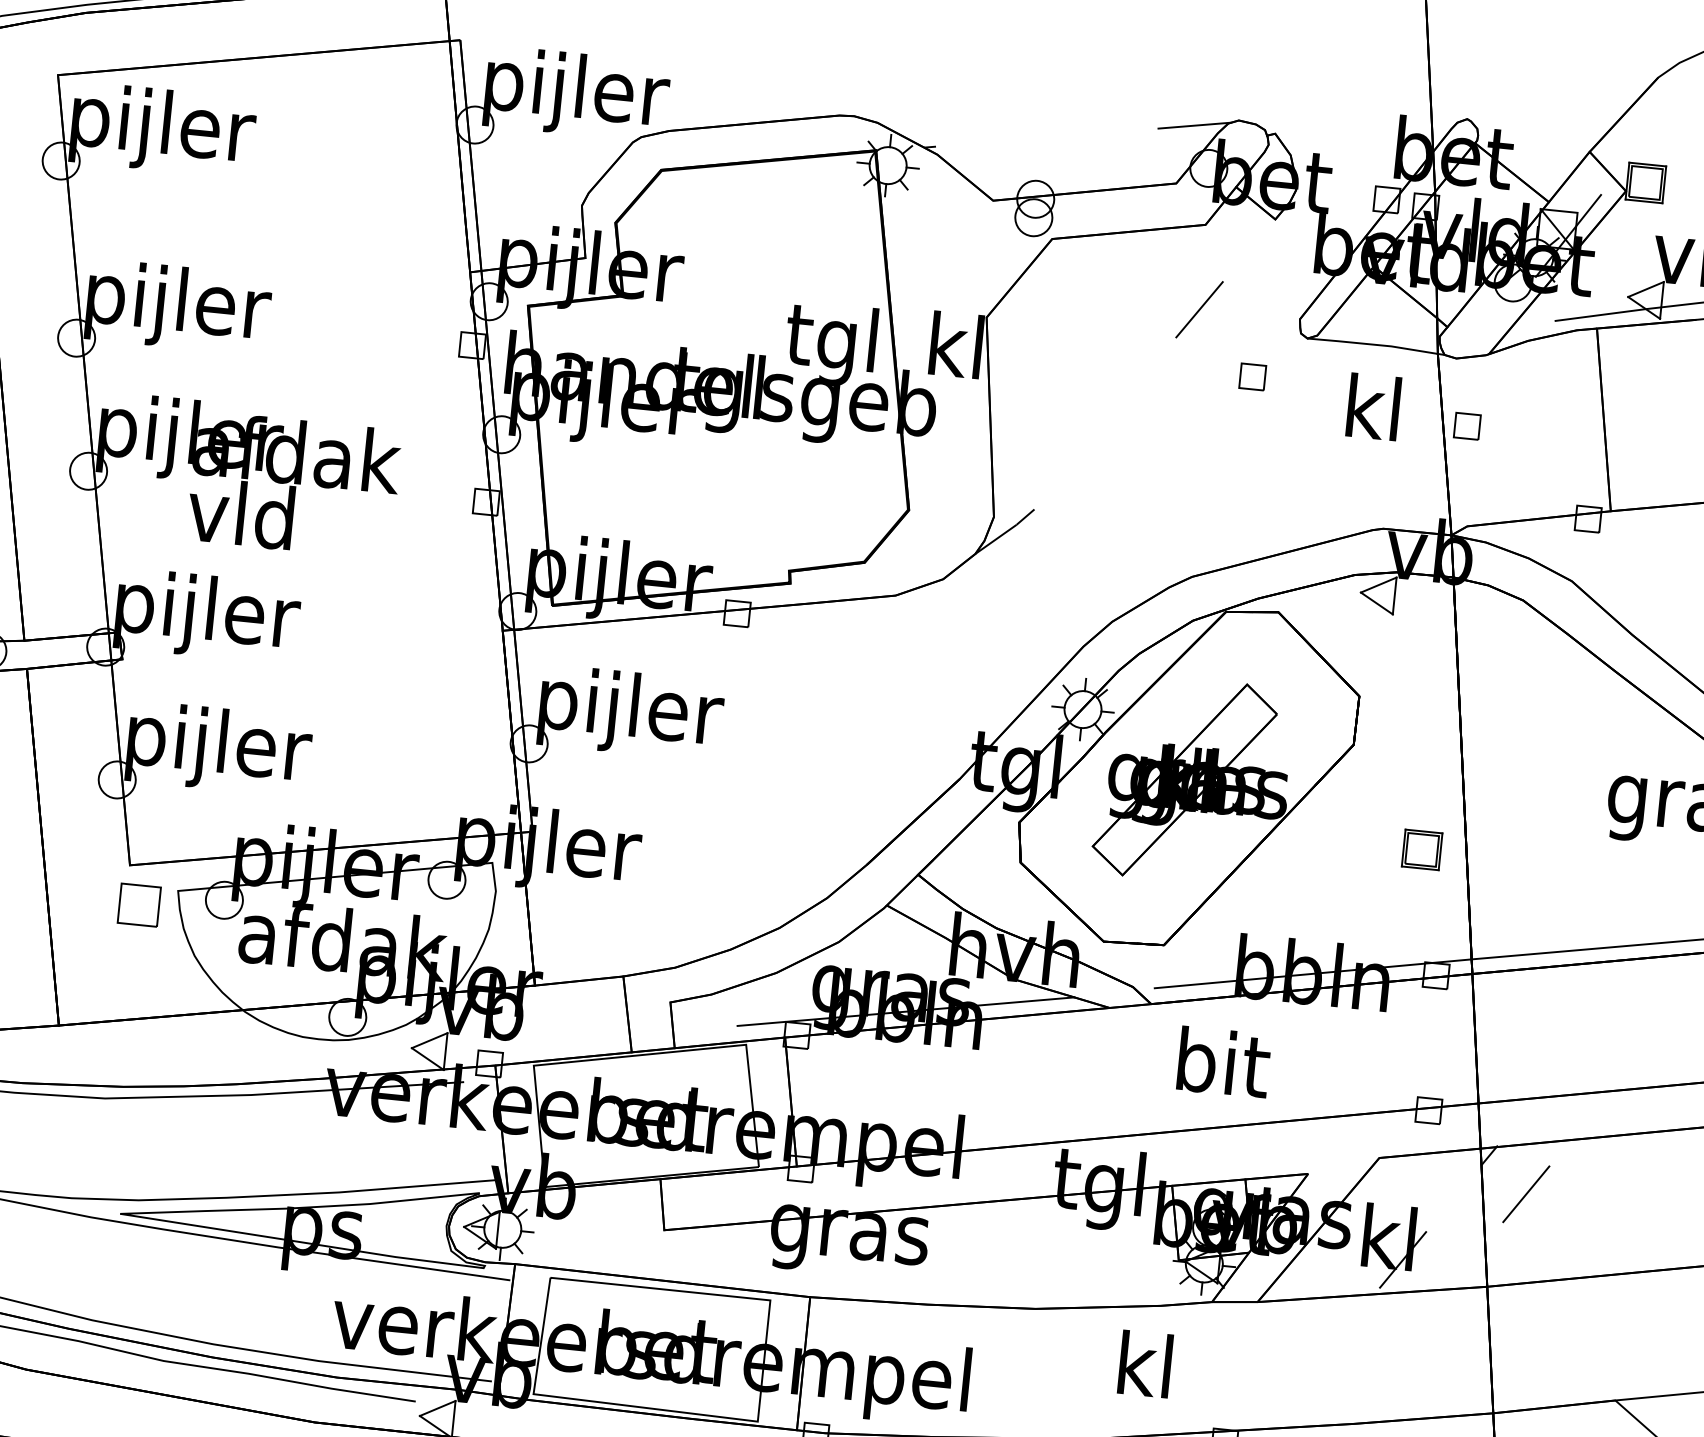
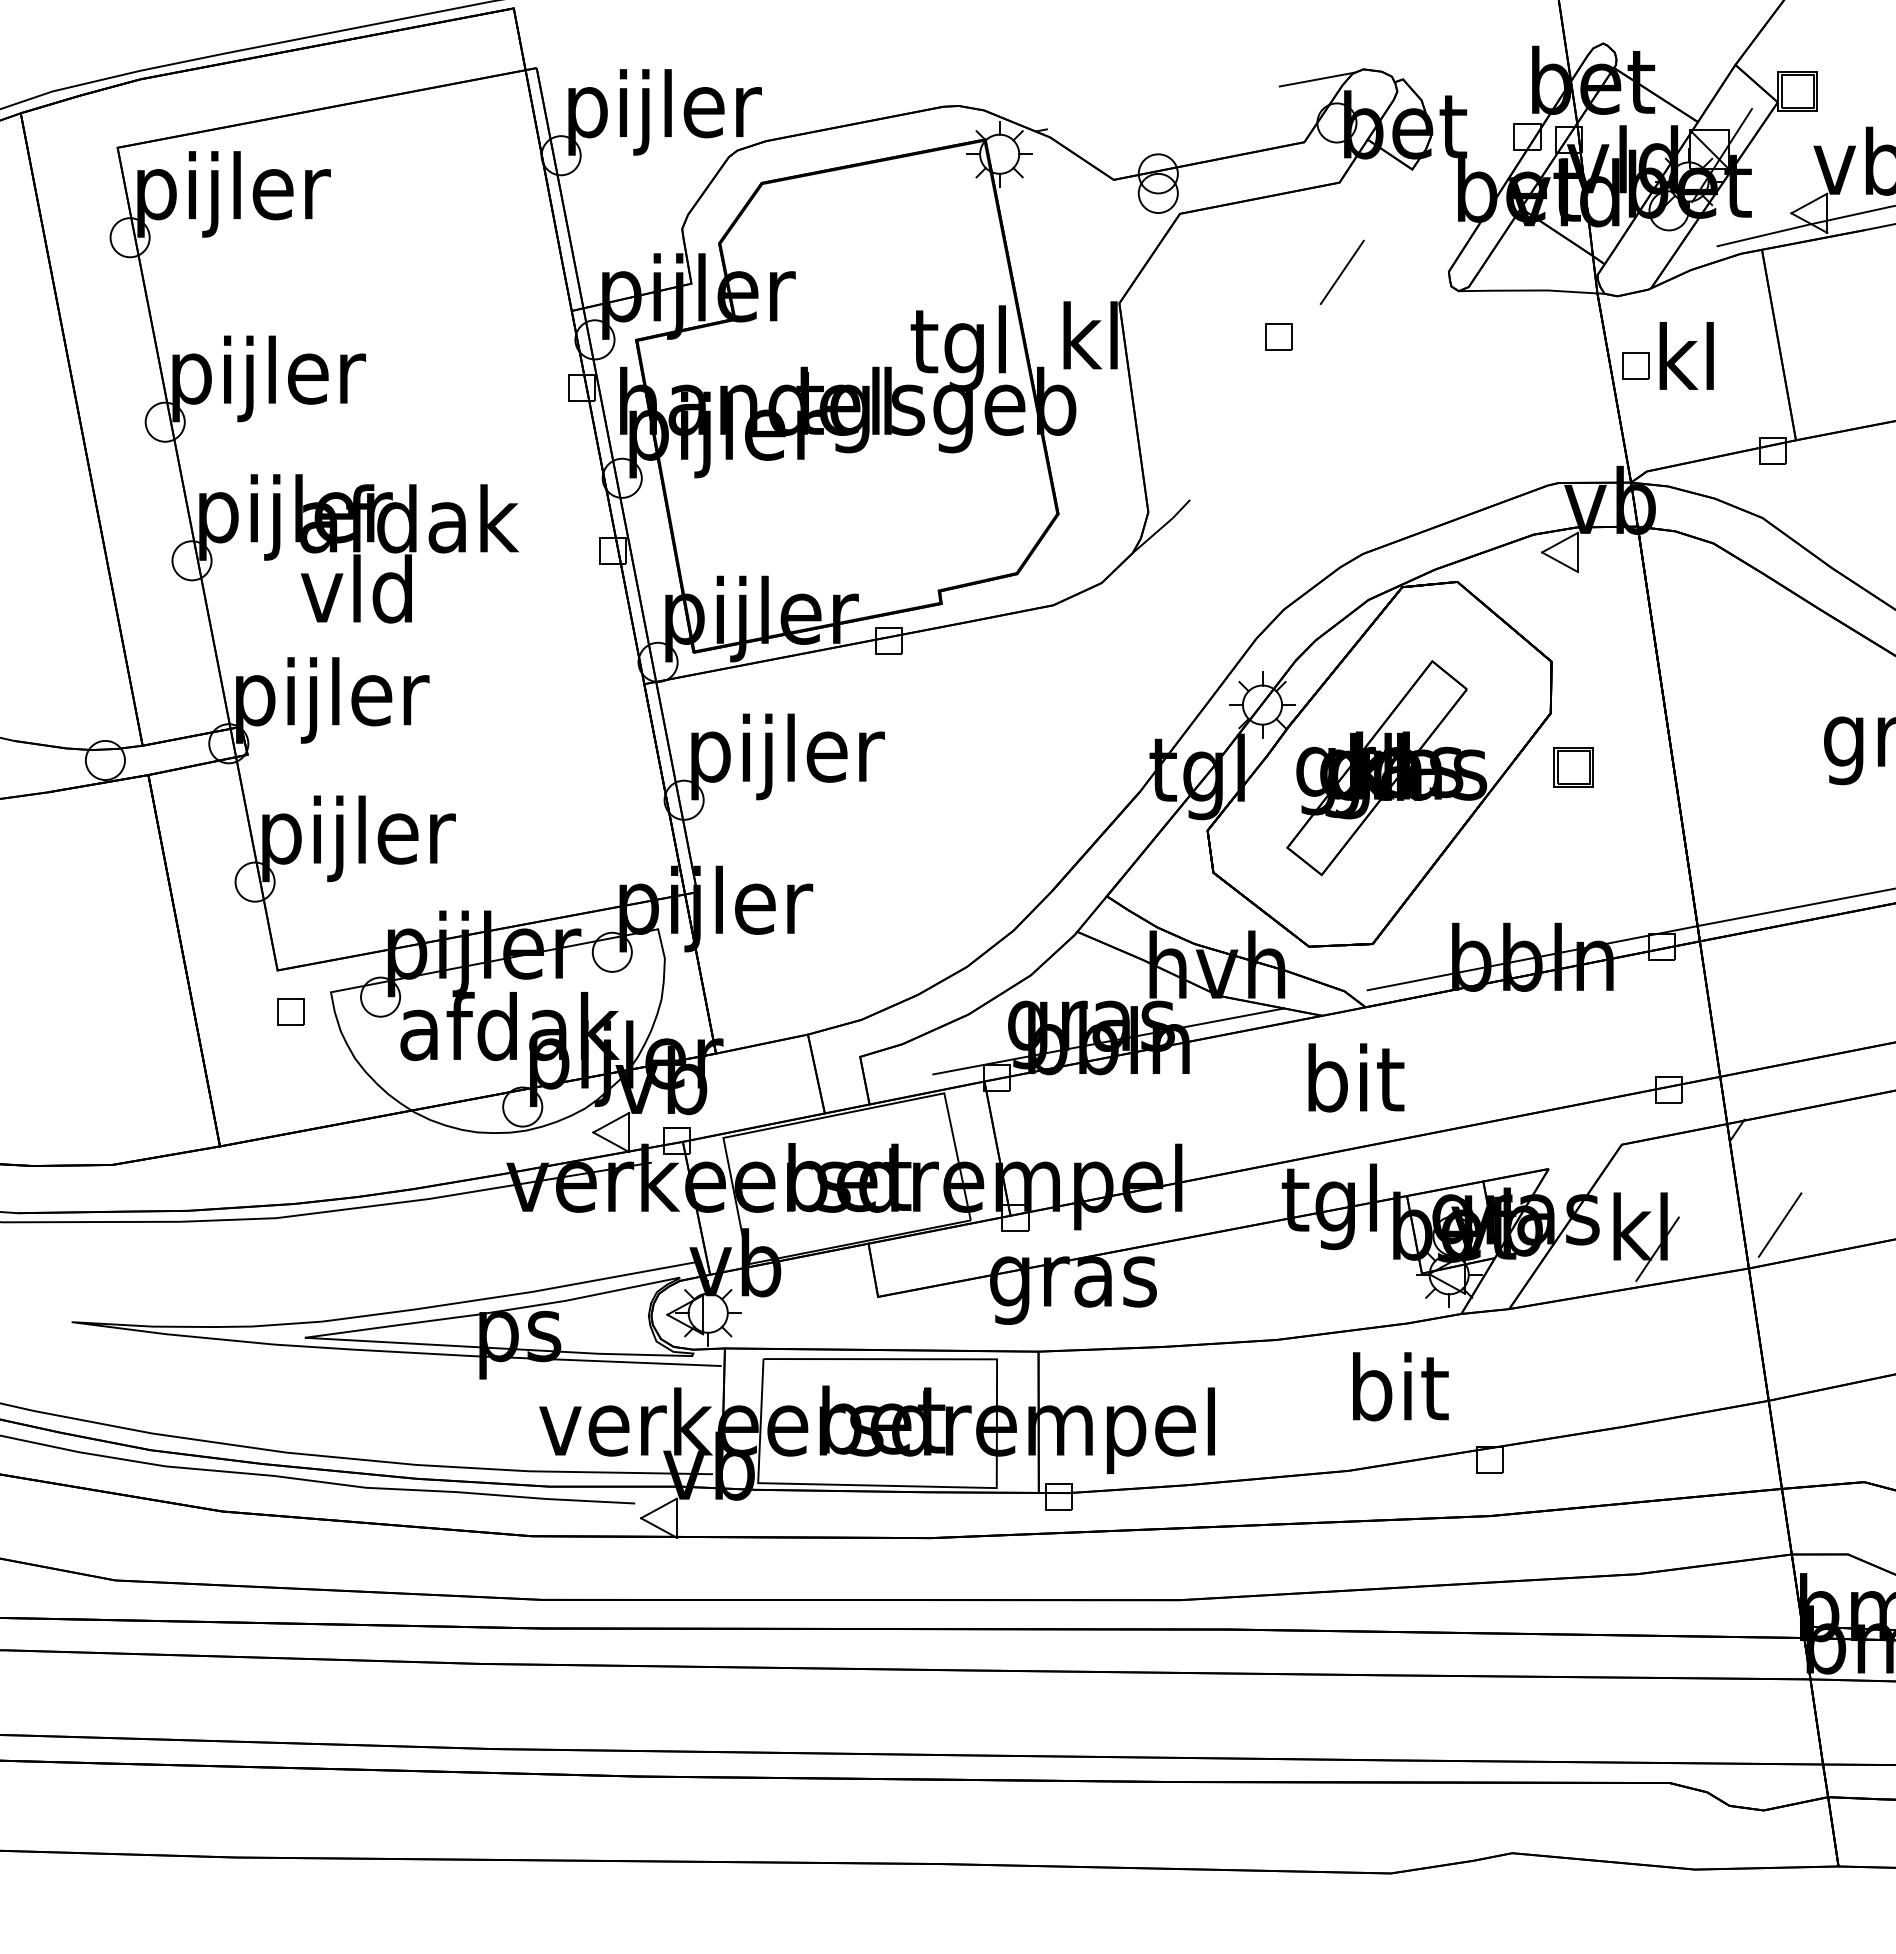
part: (1252, 376) -> (1278, 336), moved
text: (1373, 406) -> (1686, 355), moved
part: (1421, 850) -> (1573, 767), moved
part: (138, 905) -> (290, 1011), size x0.62
text: (1224, 1062) -> (1356, 1077), moved
line: (1526, 1193) -> (1780, 1224), moved
text: (1147, 1364) -> (1400, 1386), kl -> bit

